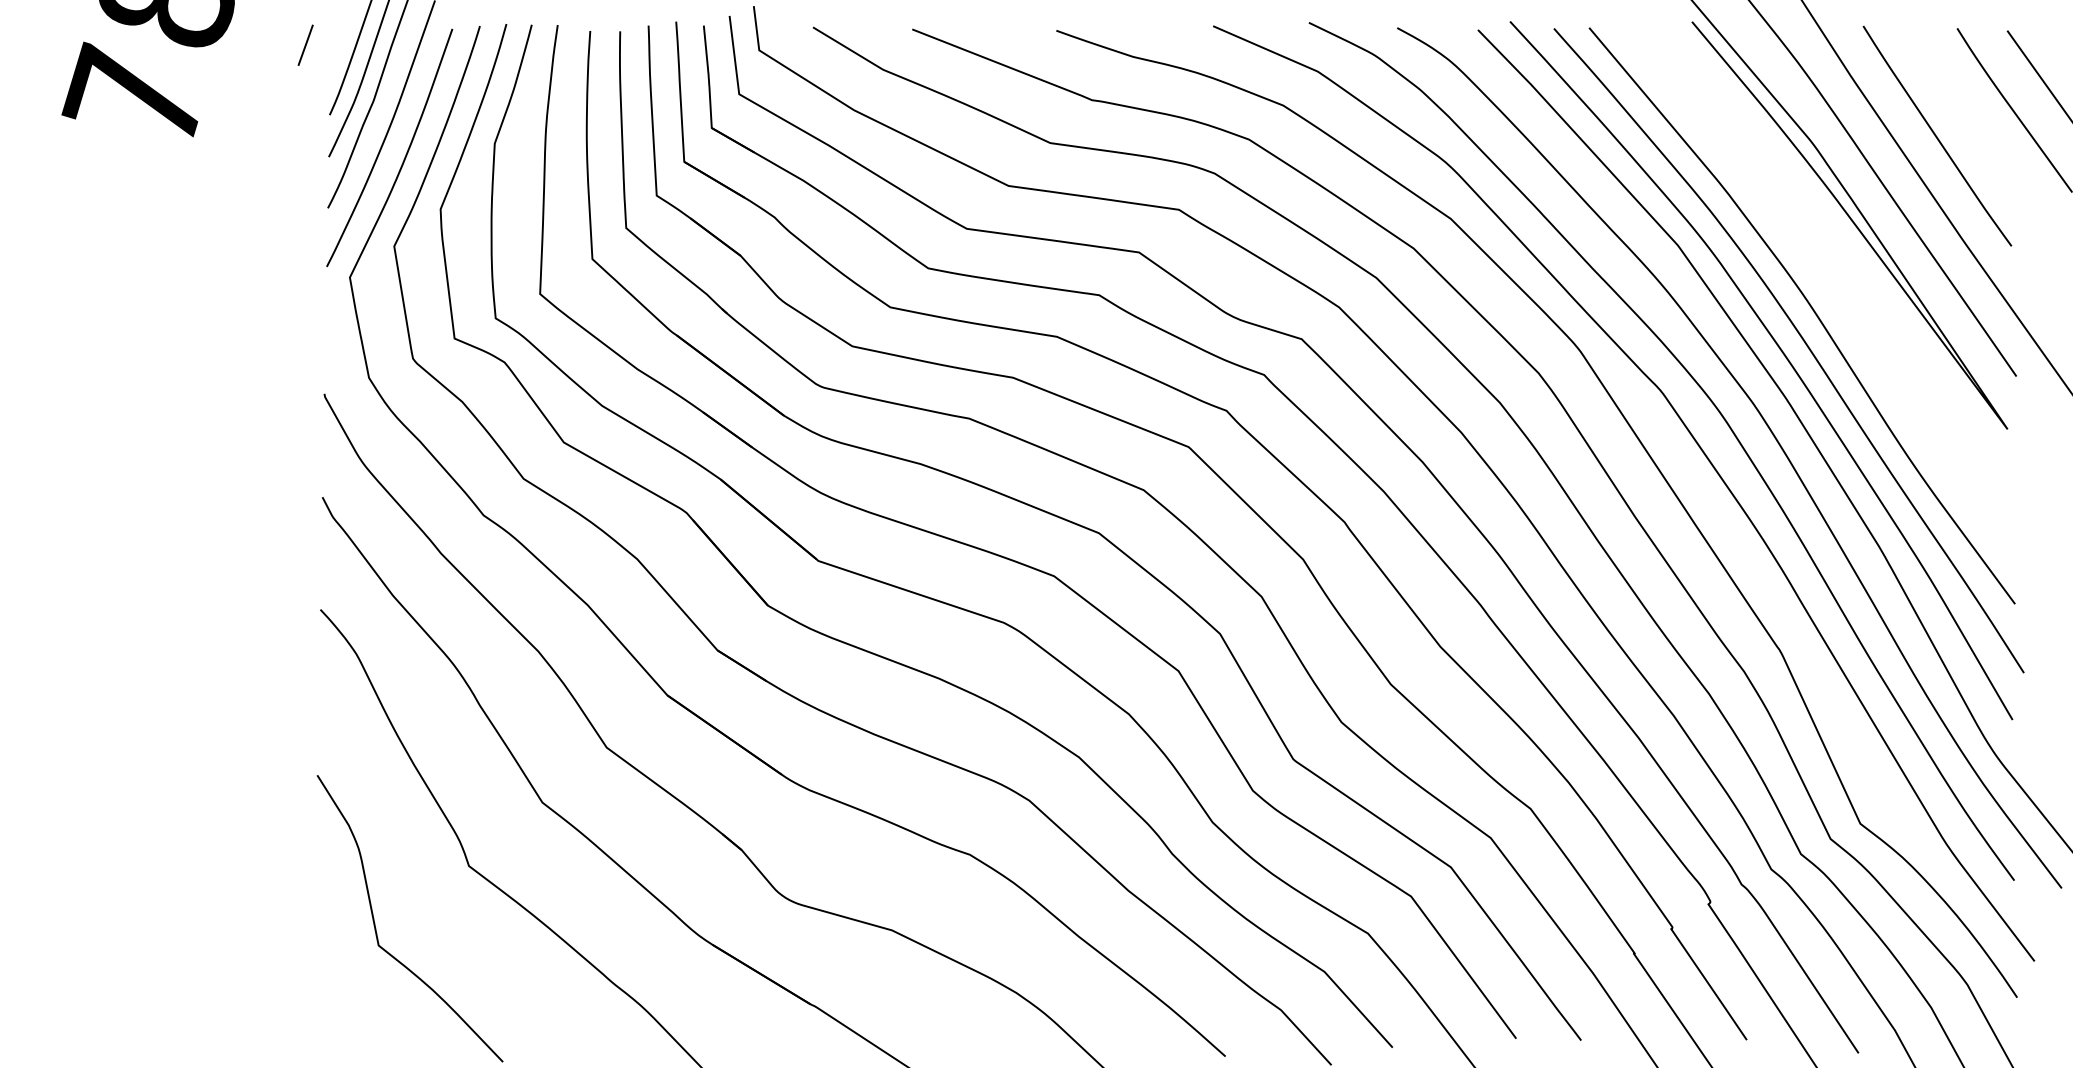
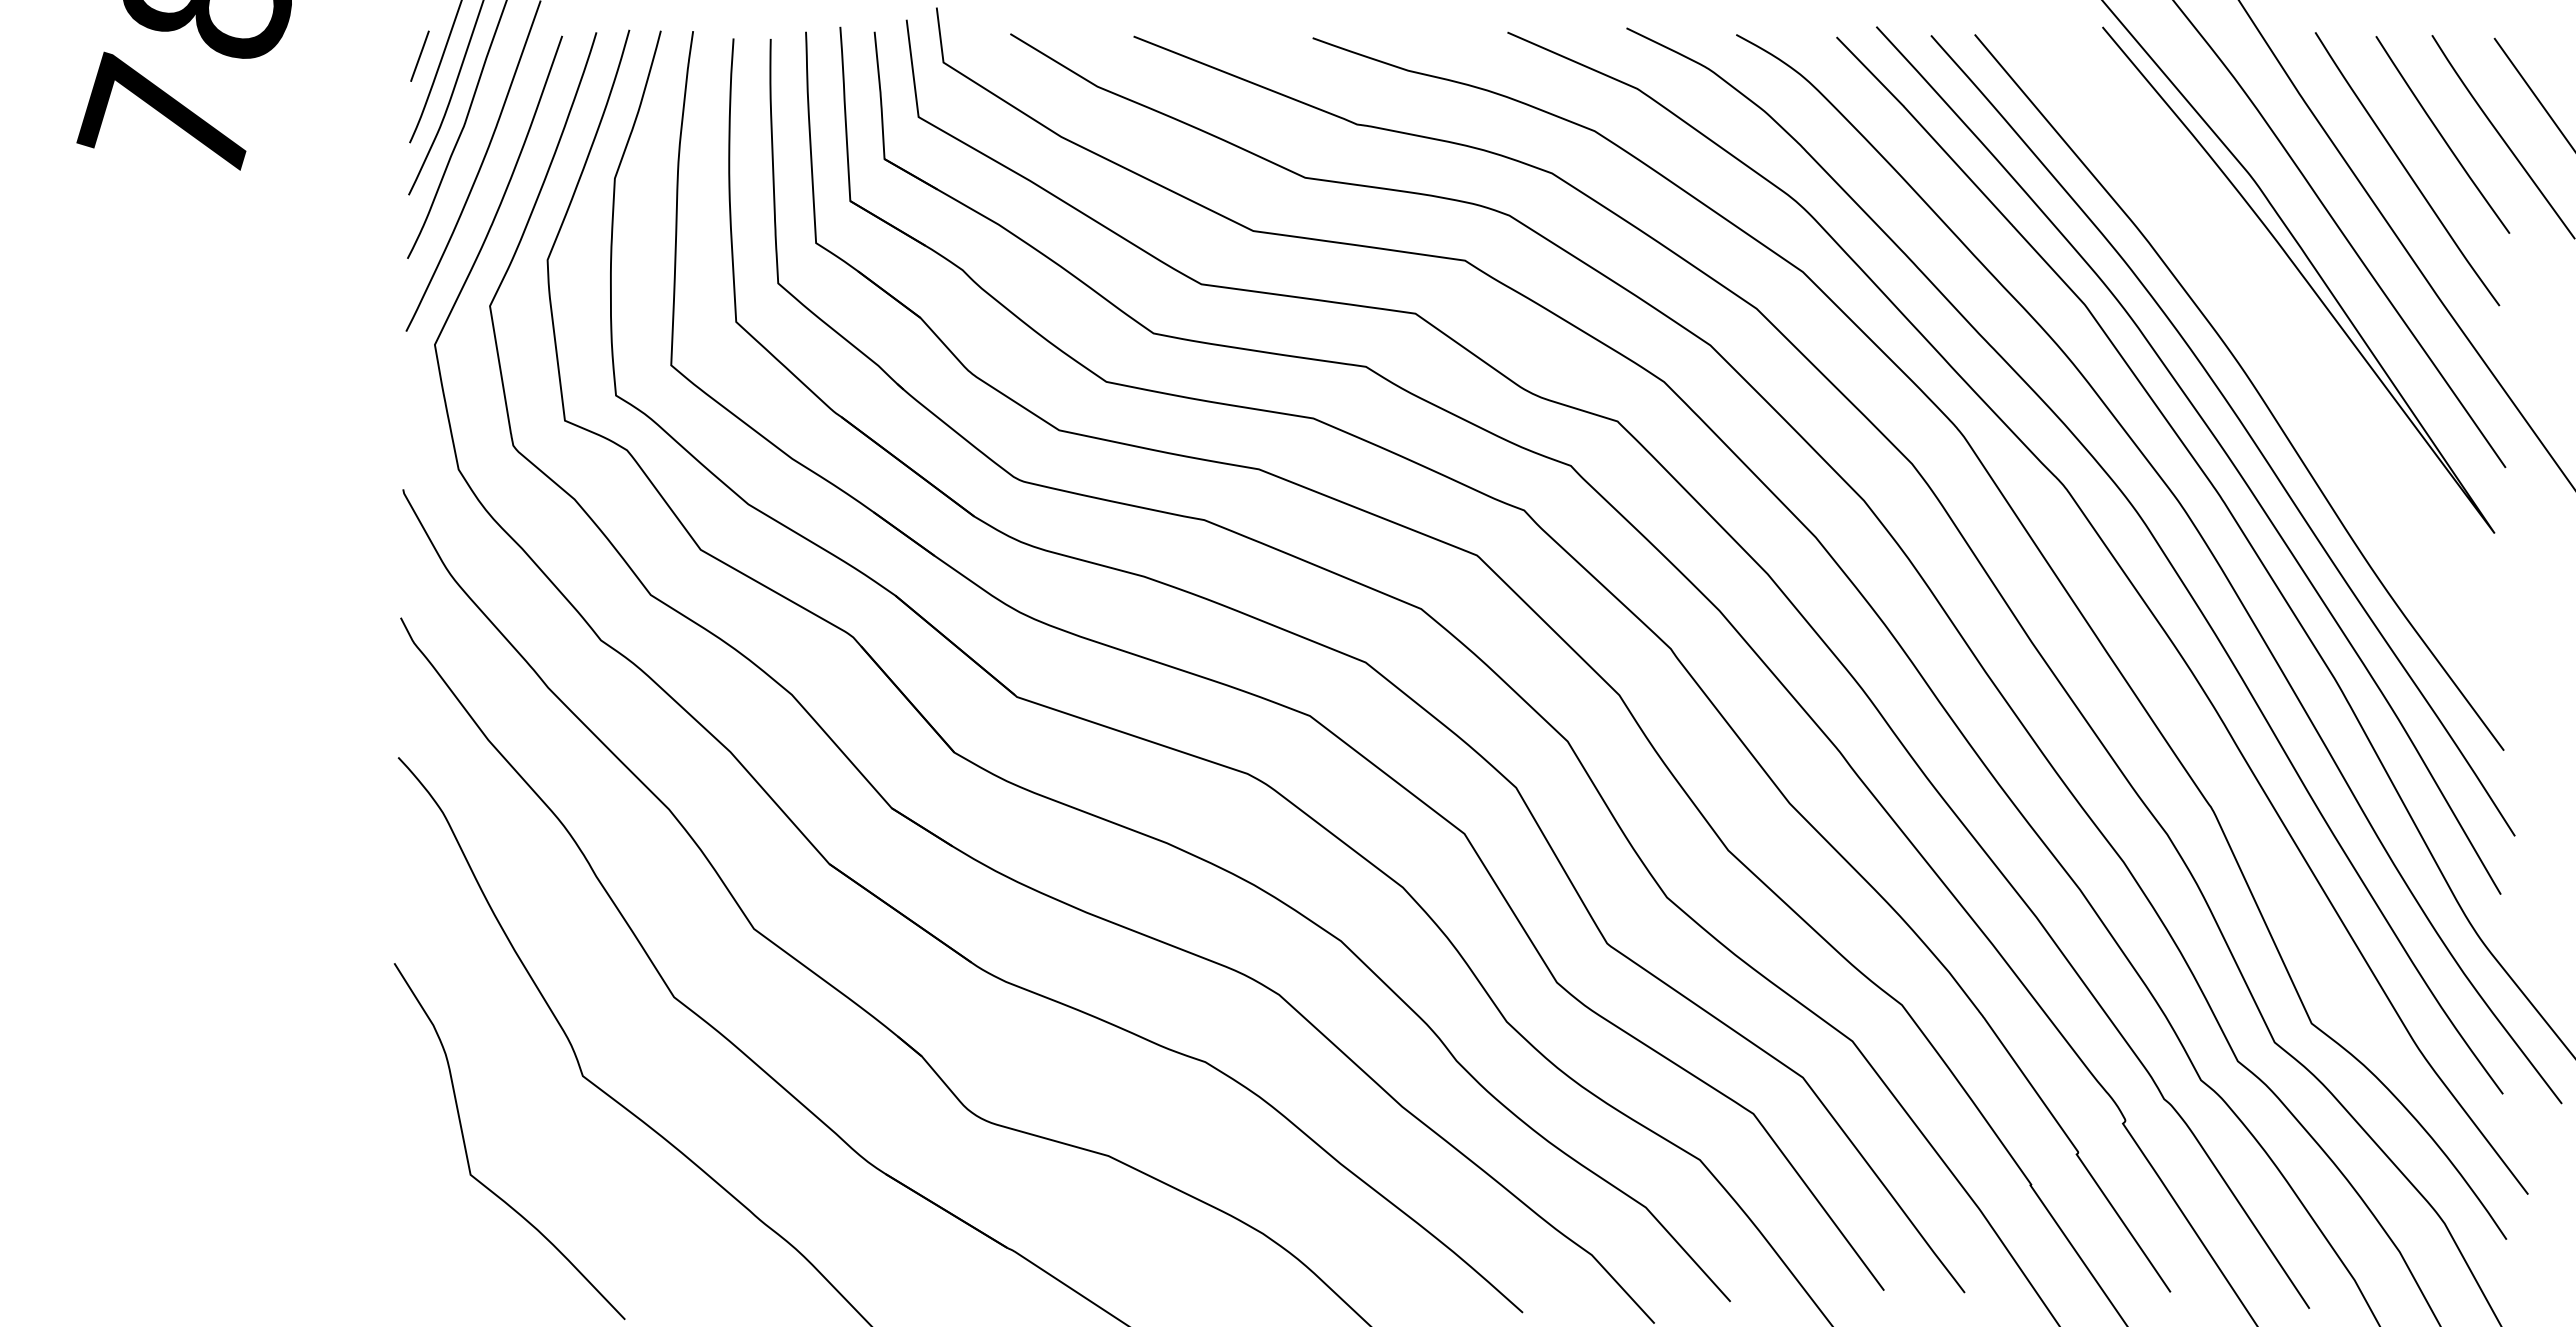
line: (305, 44) -> (419, 55), moved
curve: (1964, 108) -> (2441, 134), added

